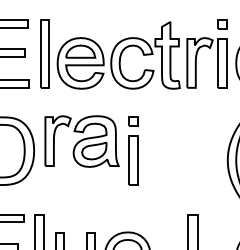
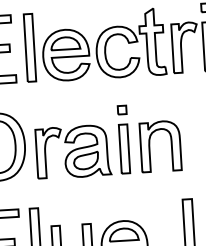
part: (81, 141) -> (72, 152), moved
part: (159, 159) -> (150, 146), added

